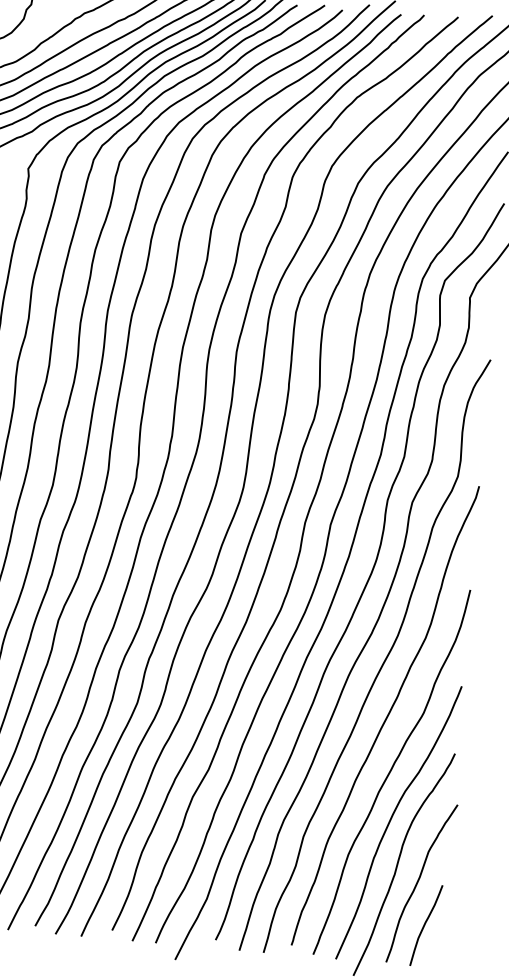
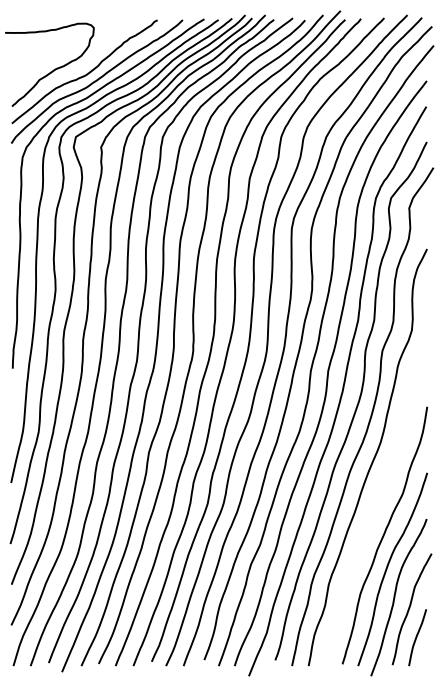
curve: (386, 715) -> (377, 497), removed

